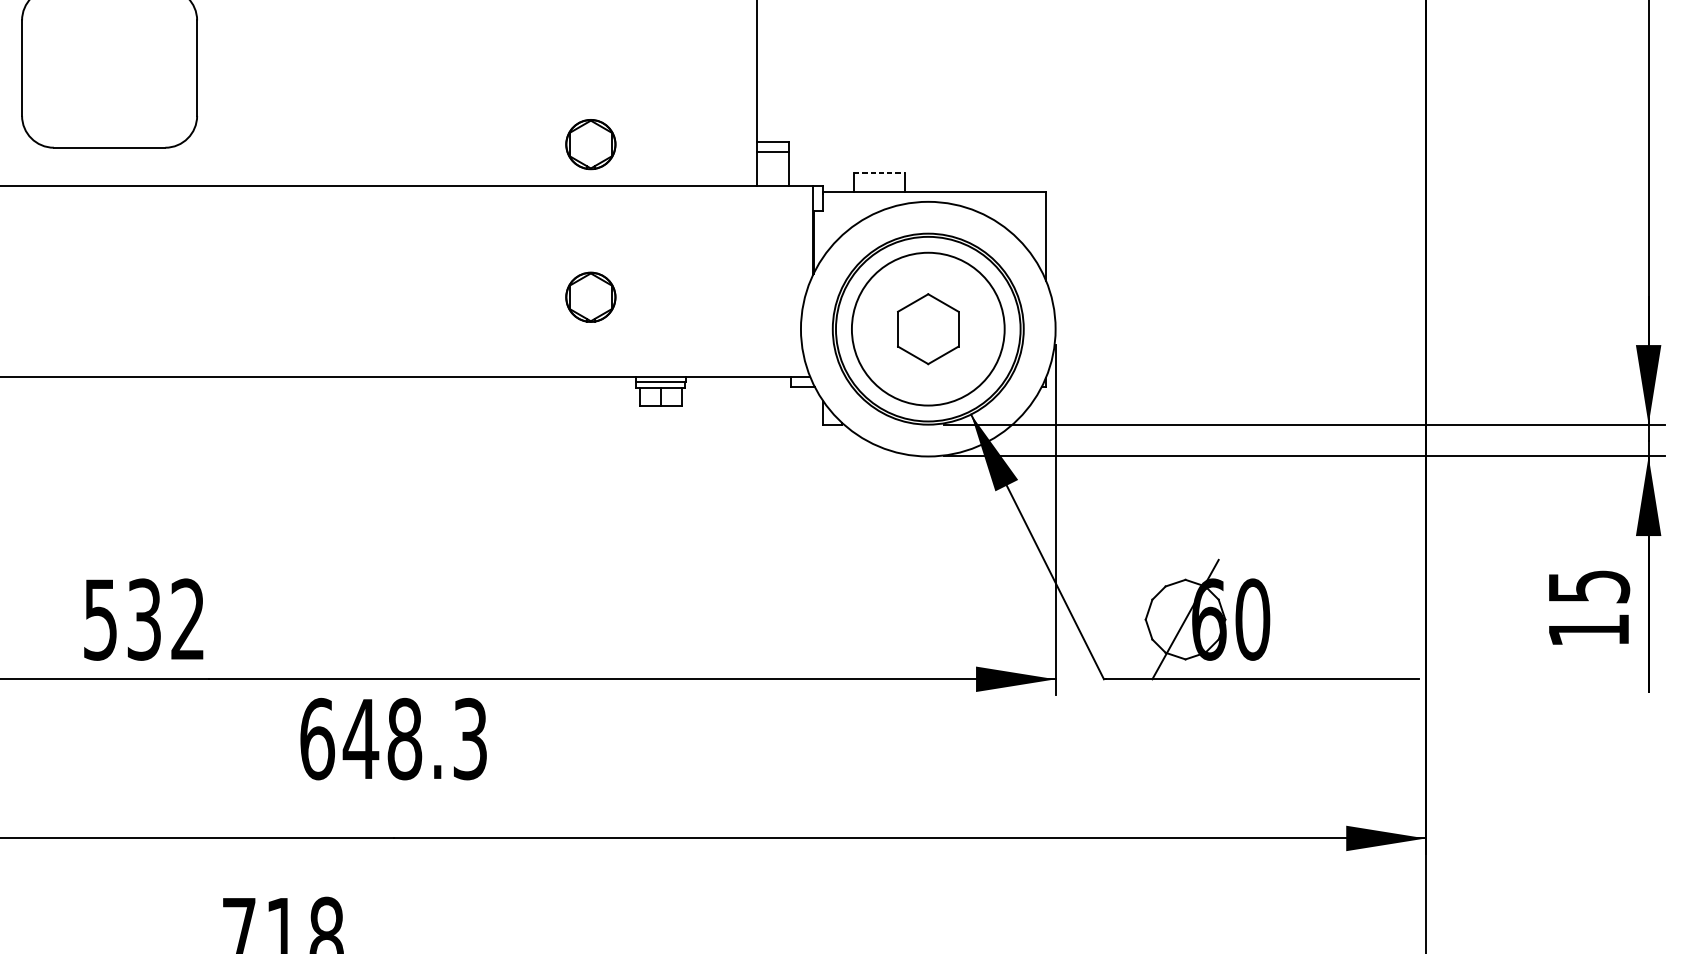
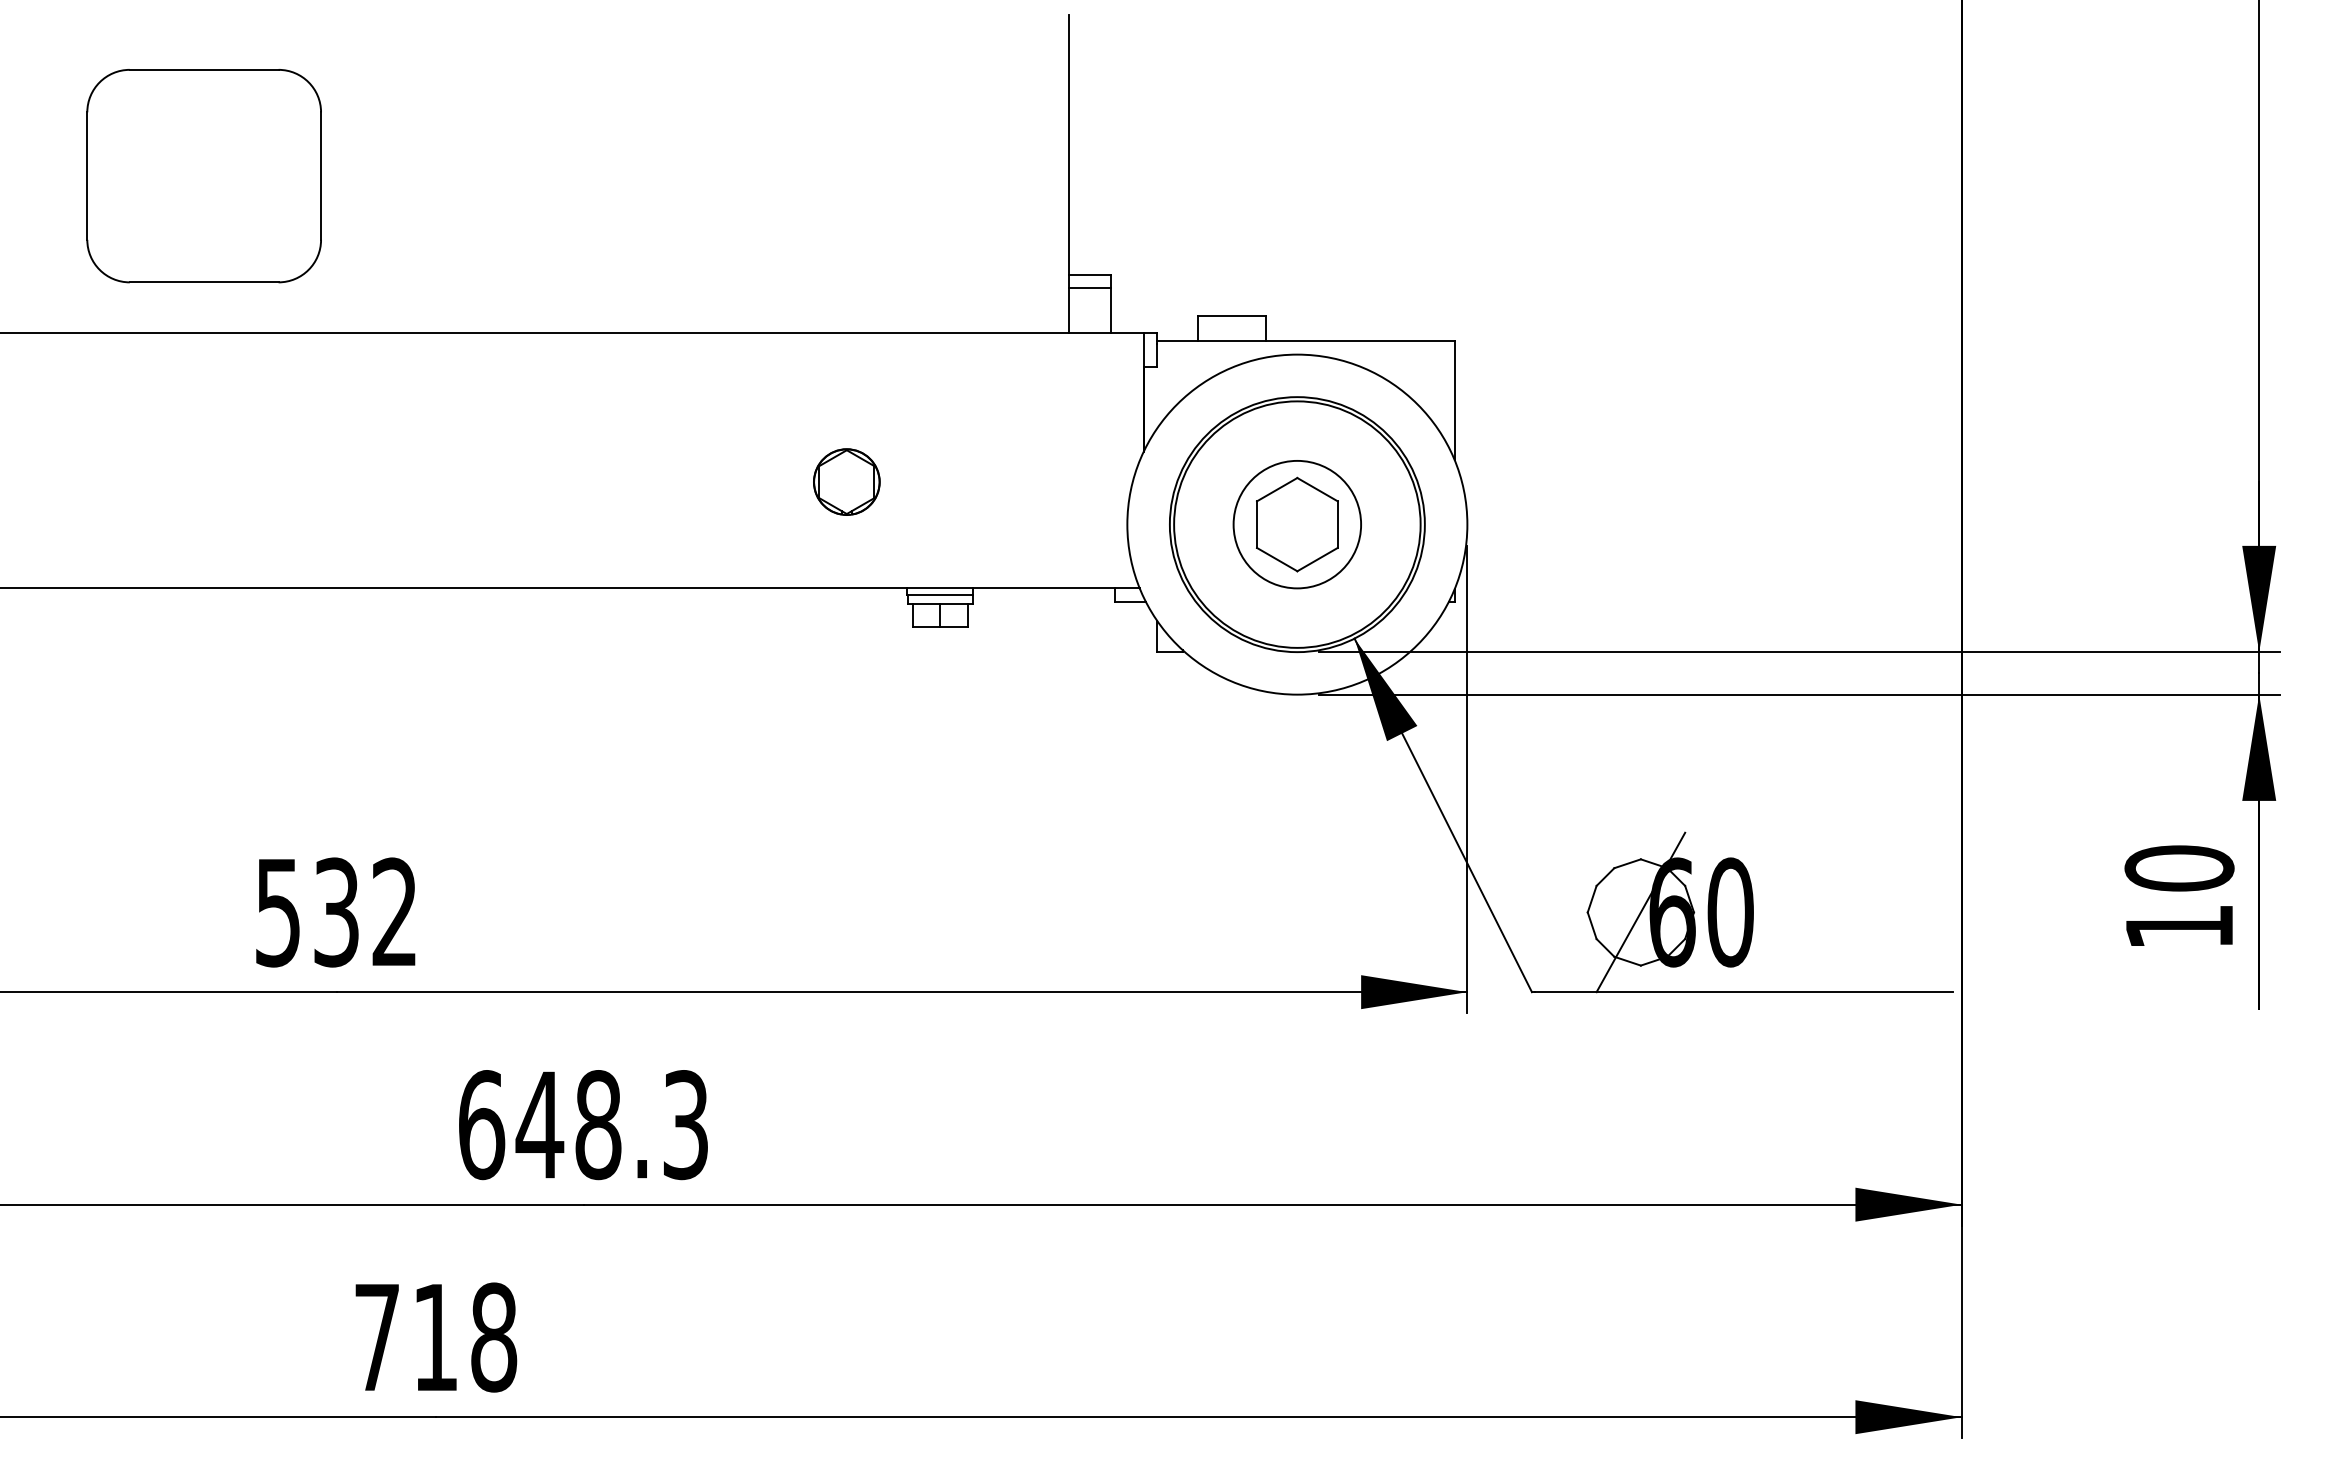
part: (590, 144) -> (846, 277), removed
line: (879, 173) -> (1232, 316), dashed -> solid
circle: (928, 329) -> (1297, 524), size x0.62
text: (1588, 586) -> (2179, 868), 15 -> 10
text: (143, 619) -> (335, 912), moved
text: (393, 739) -> (583, 1125), moved

